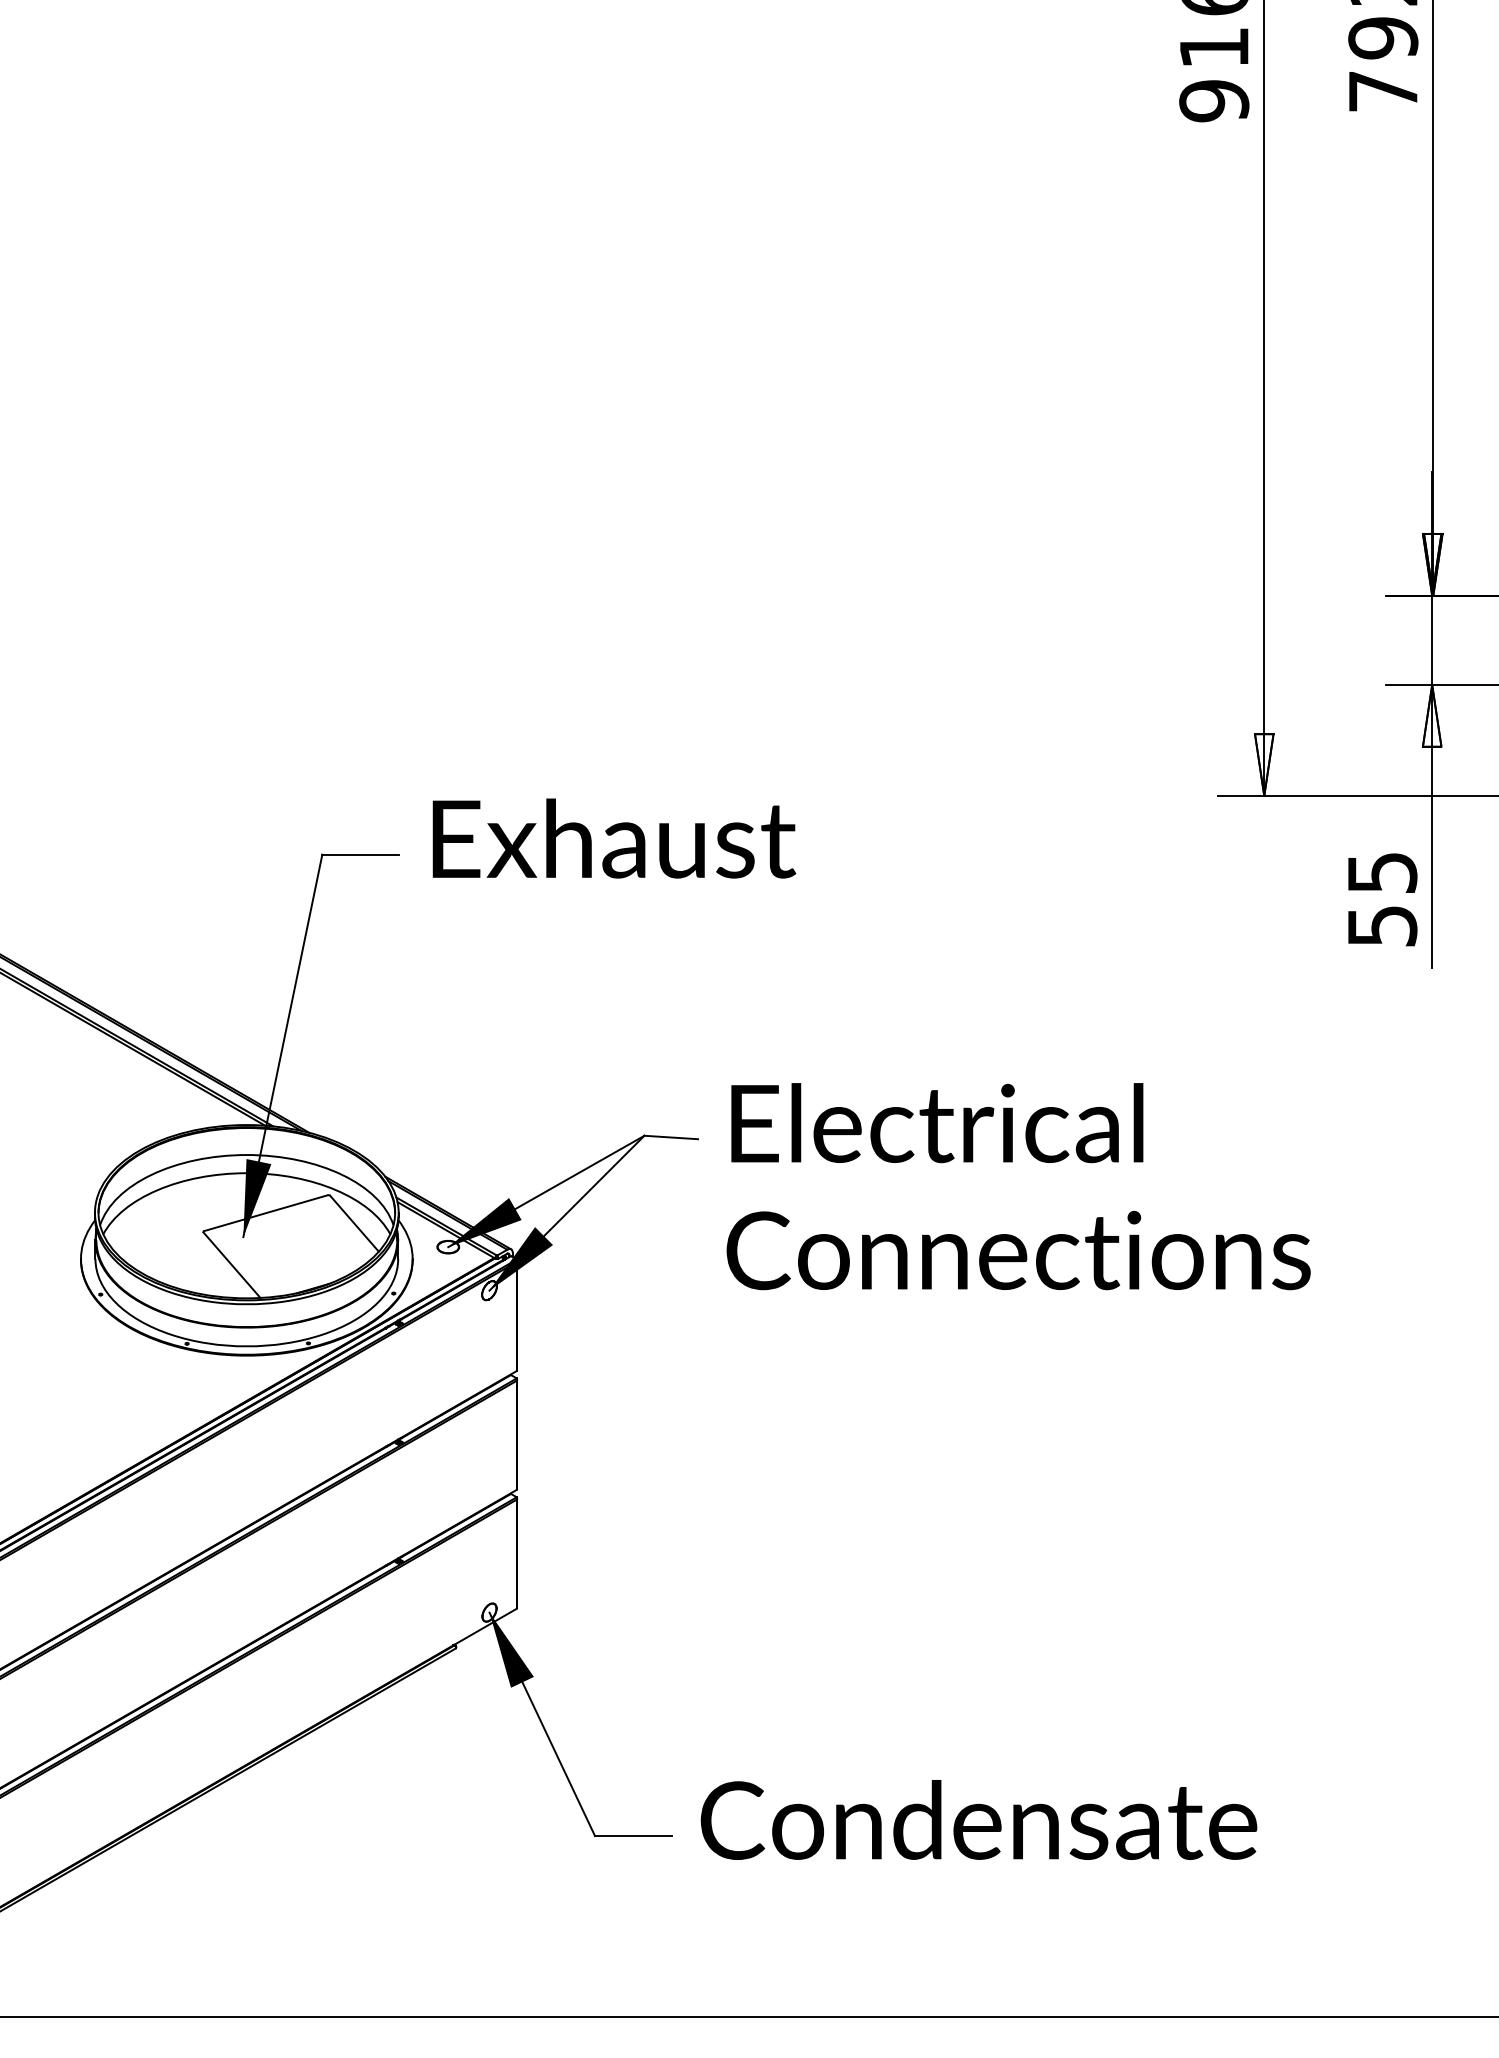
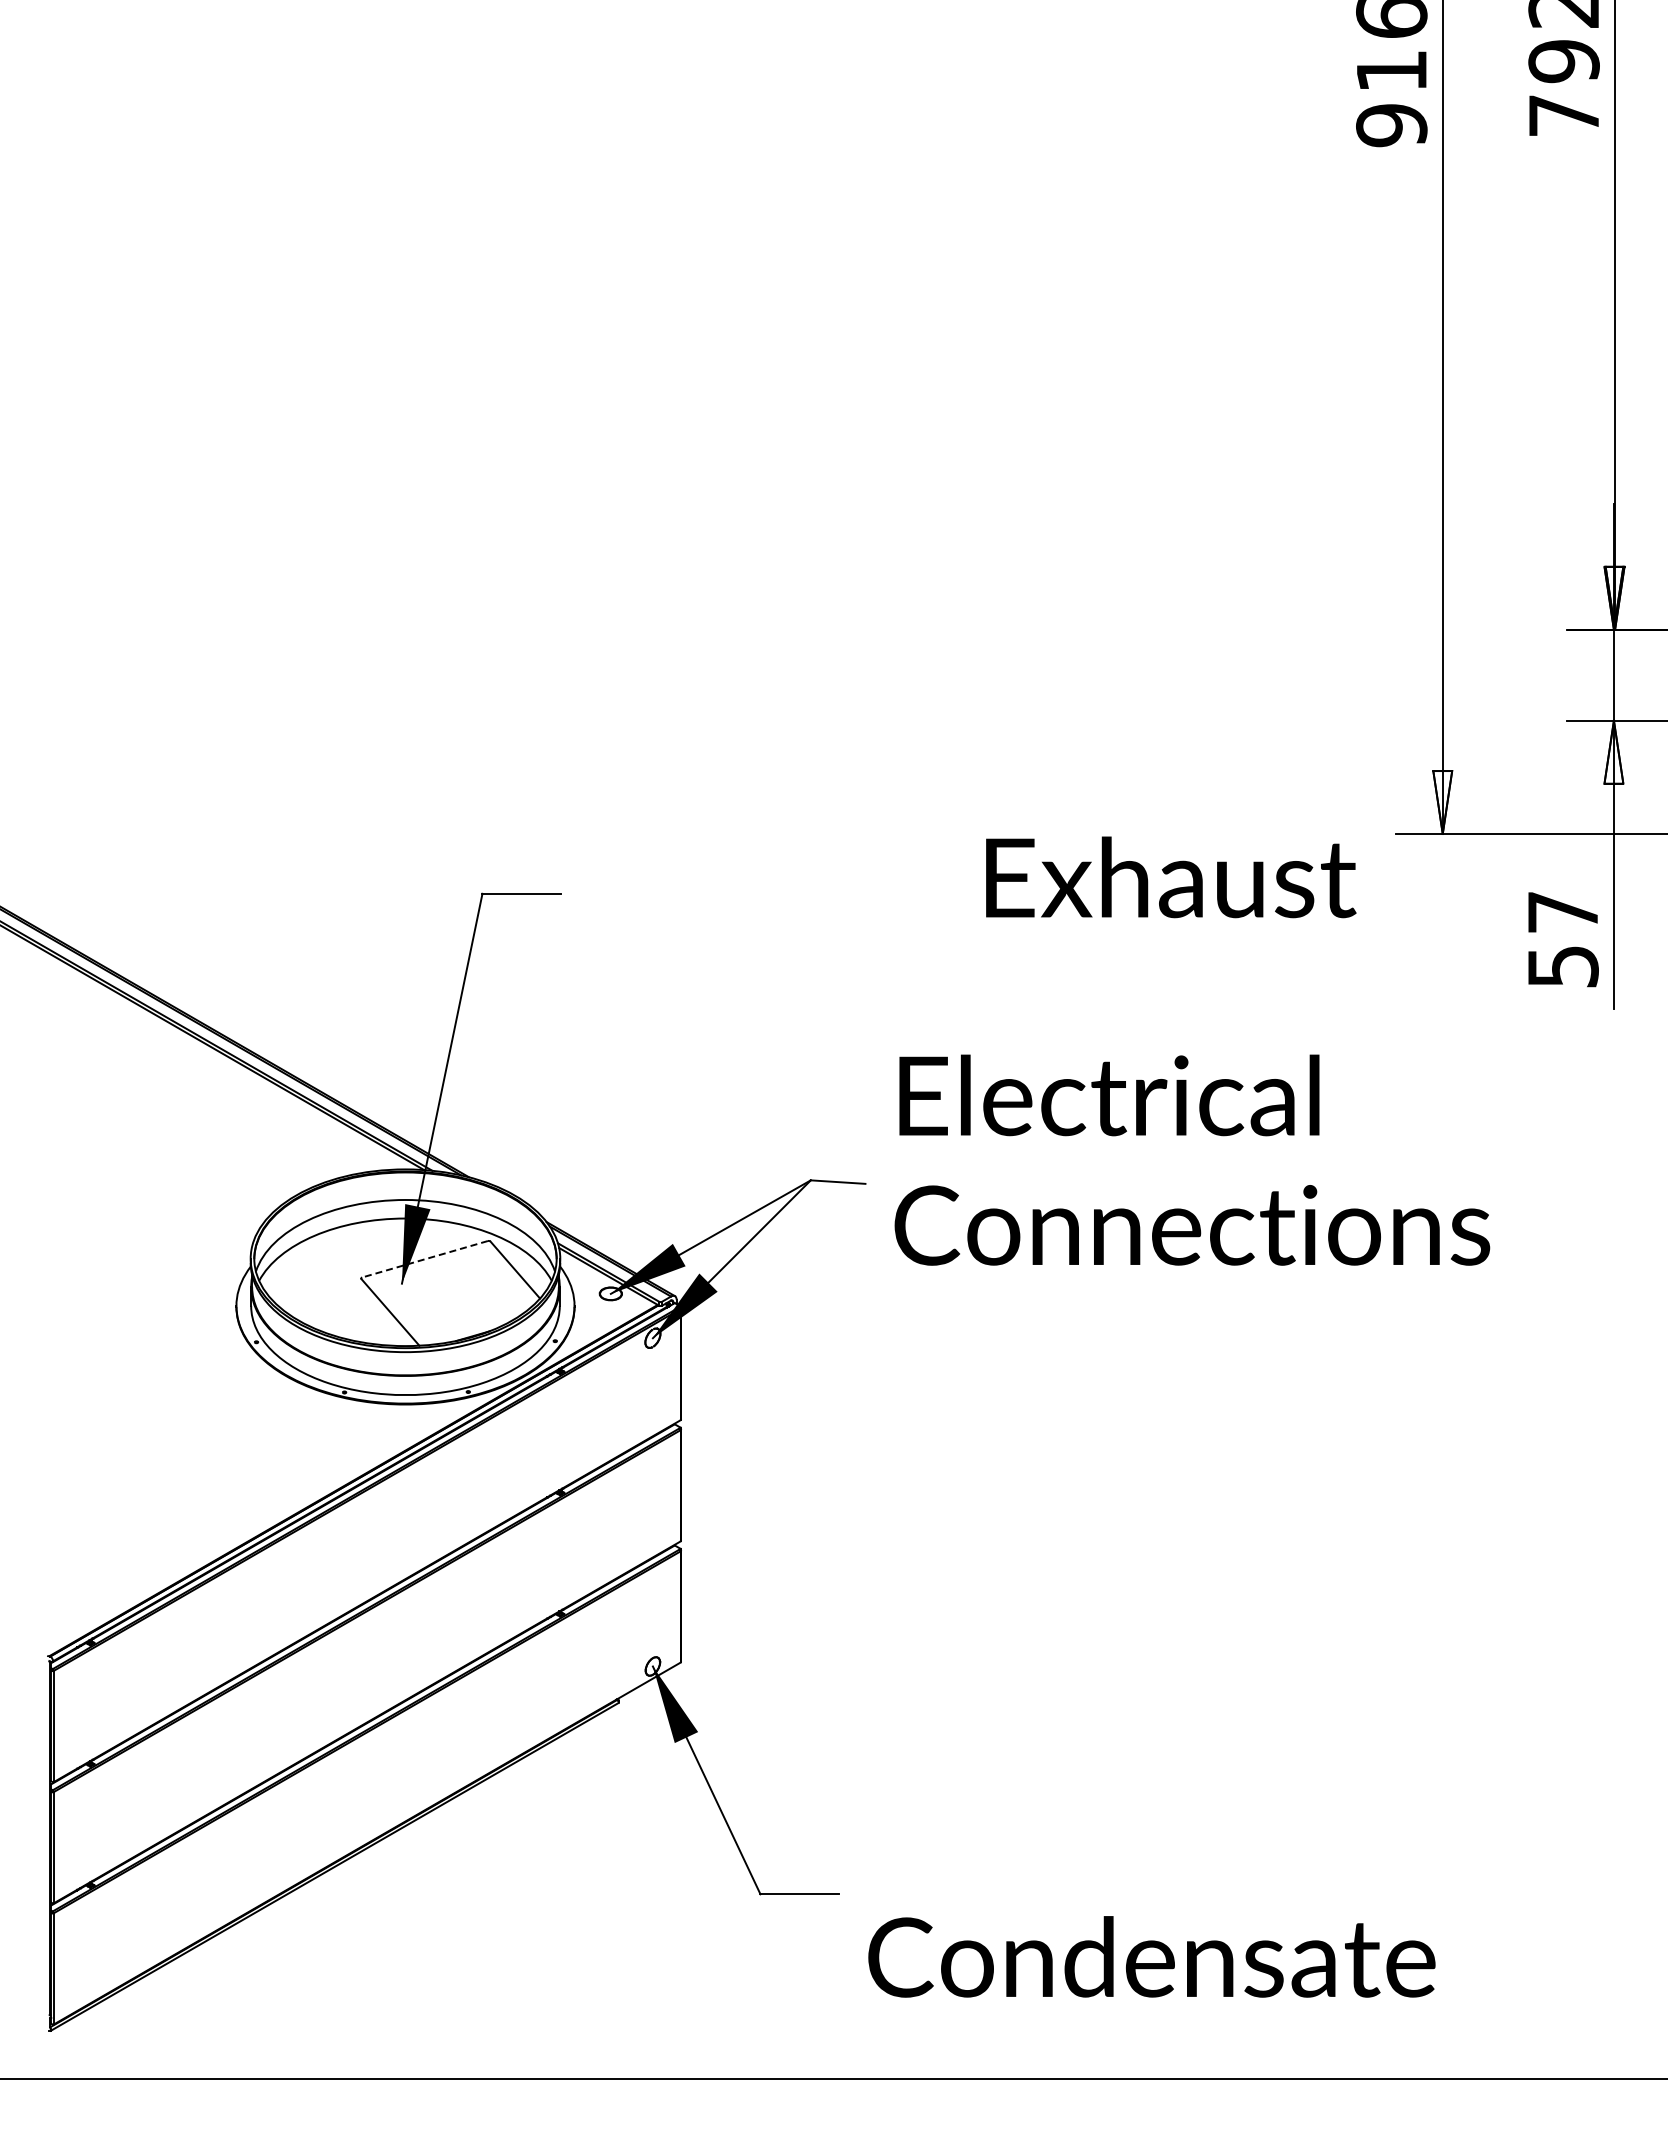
text: (614, 838) -> (1171, 877), moved
text: (1382, 873) -> (1563, 912), 55 -> 57
text: (1018, 1185) -> (1192, 1159), moved
line: (265, 1213) -> (424, 1259), solid -> dashed
text: (978, 1819) -> (1151, 1956), moved

